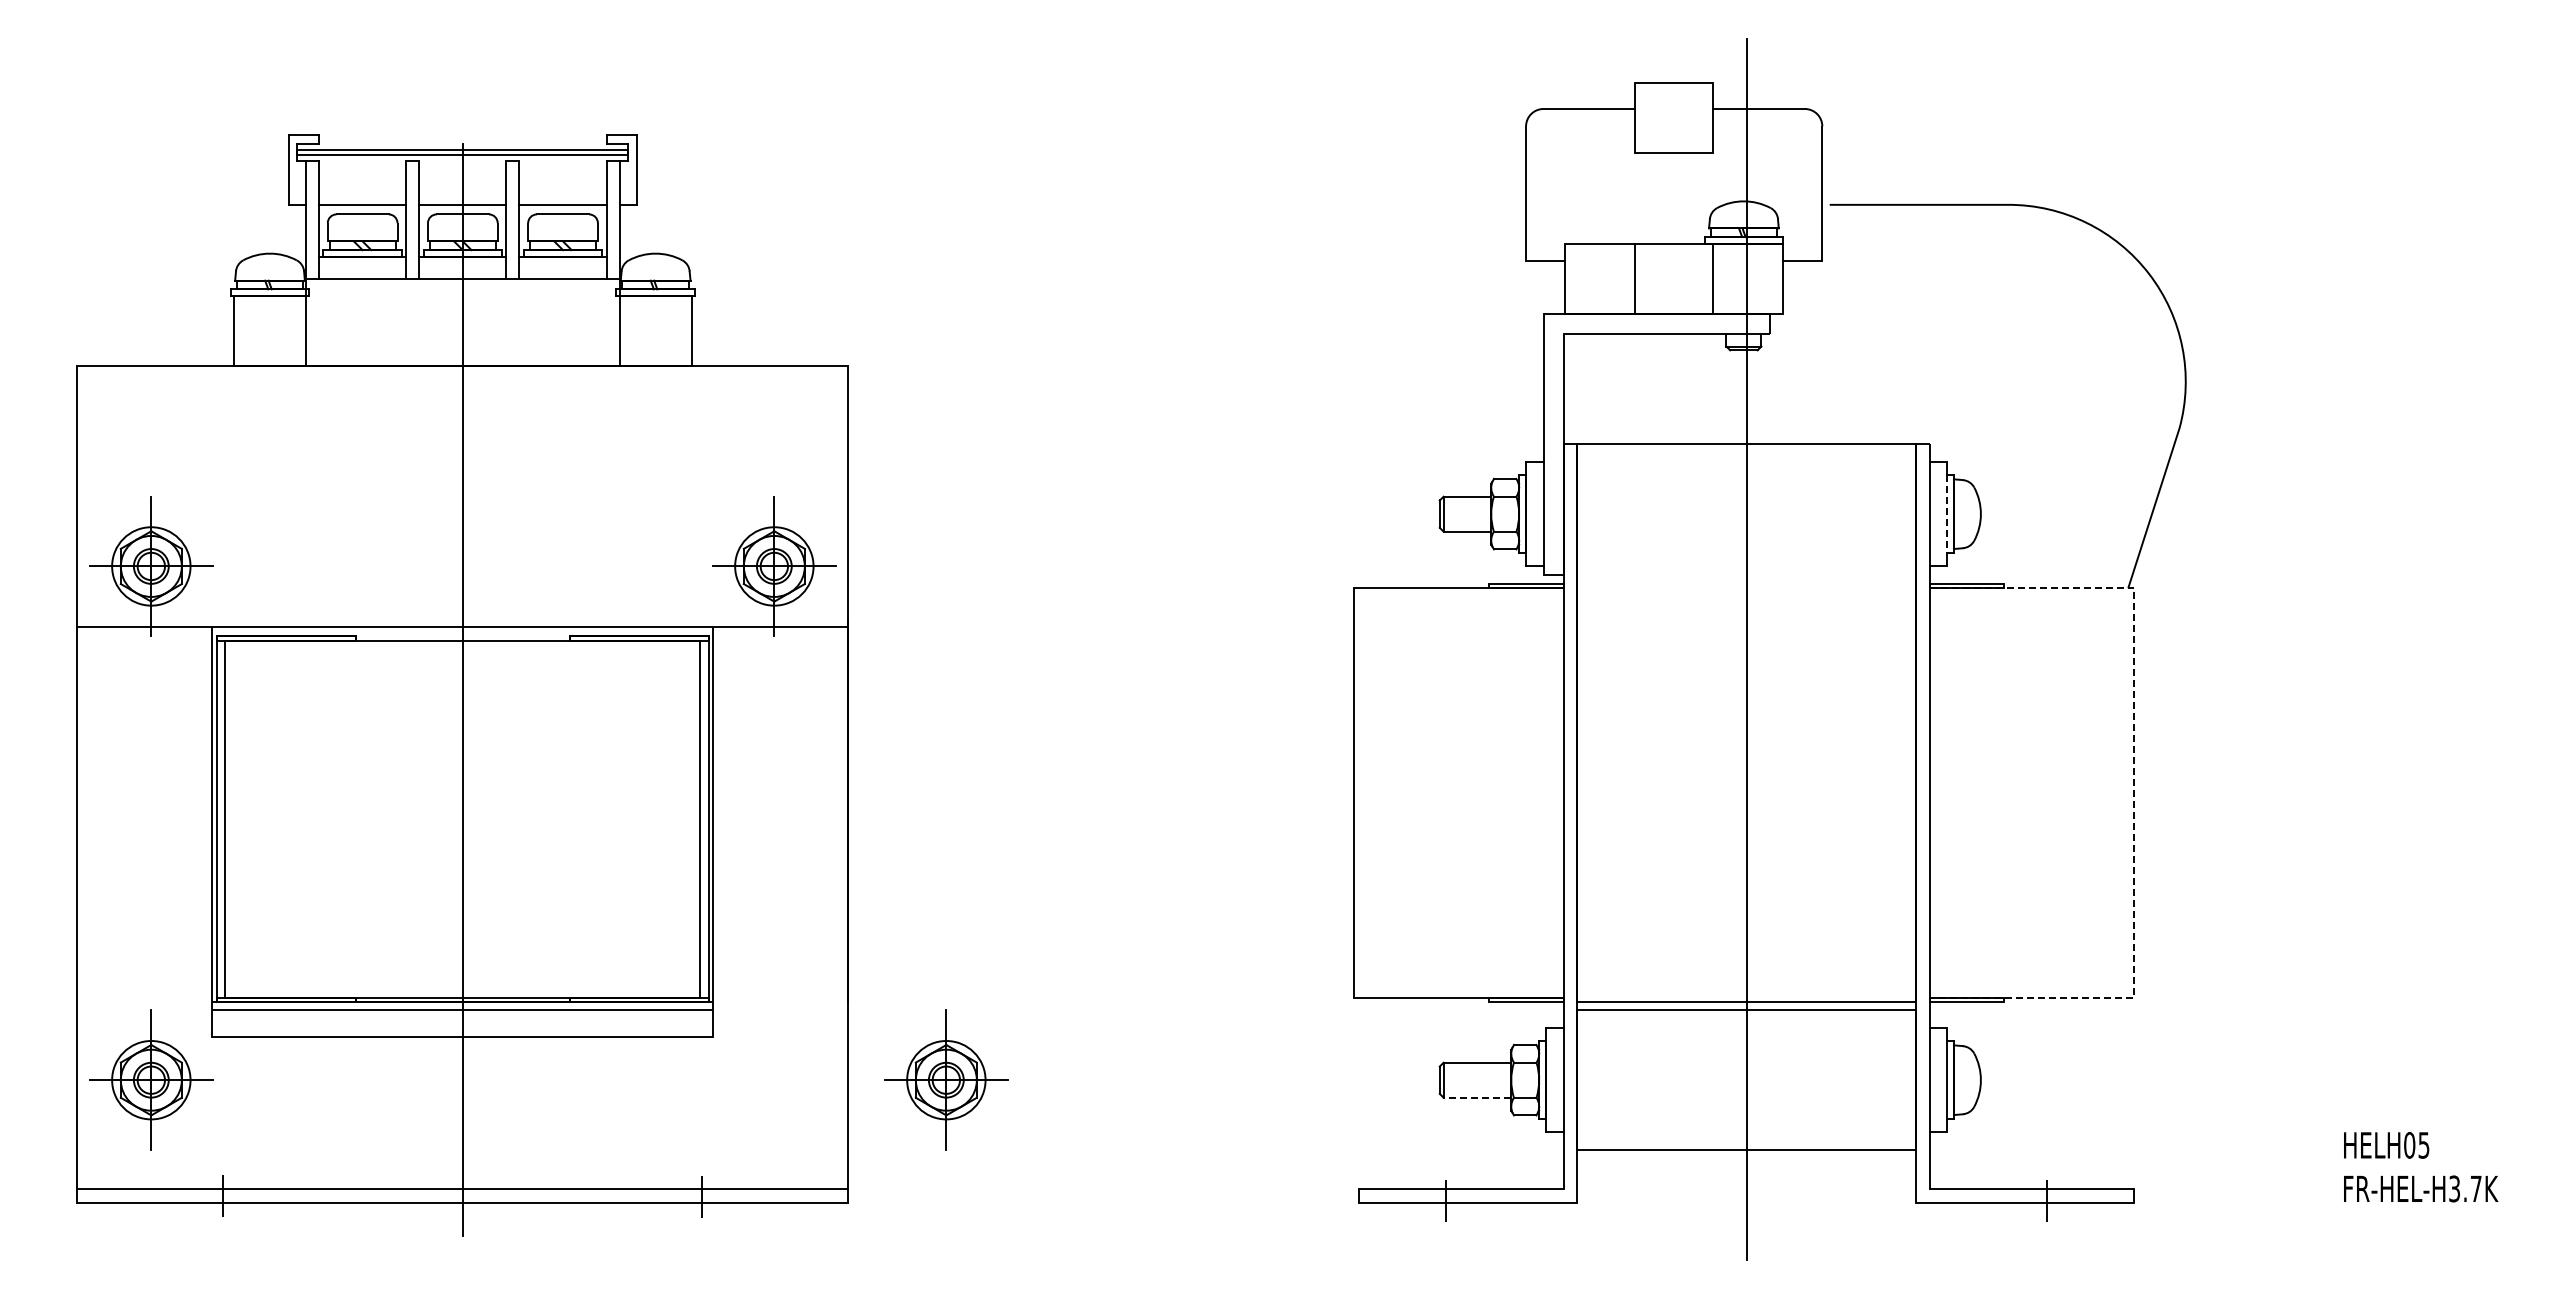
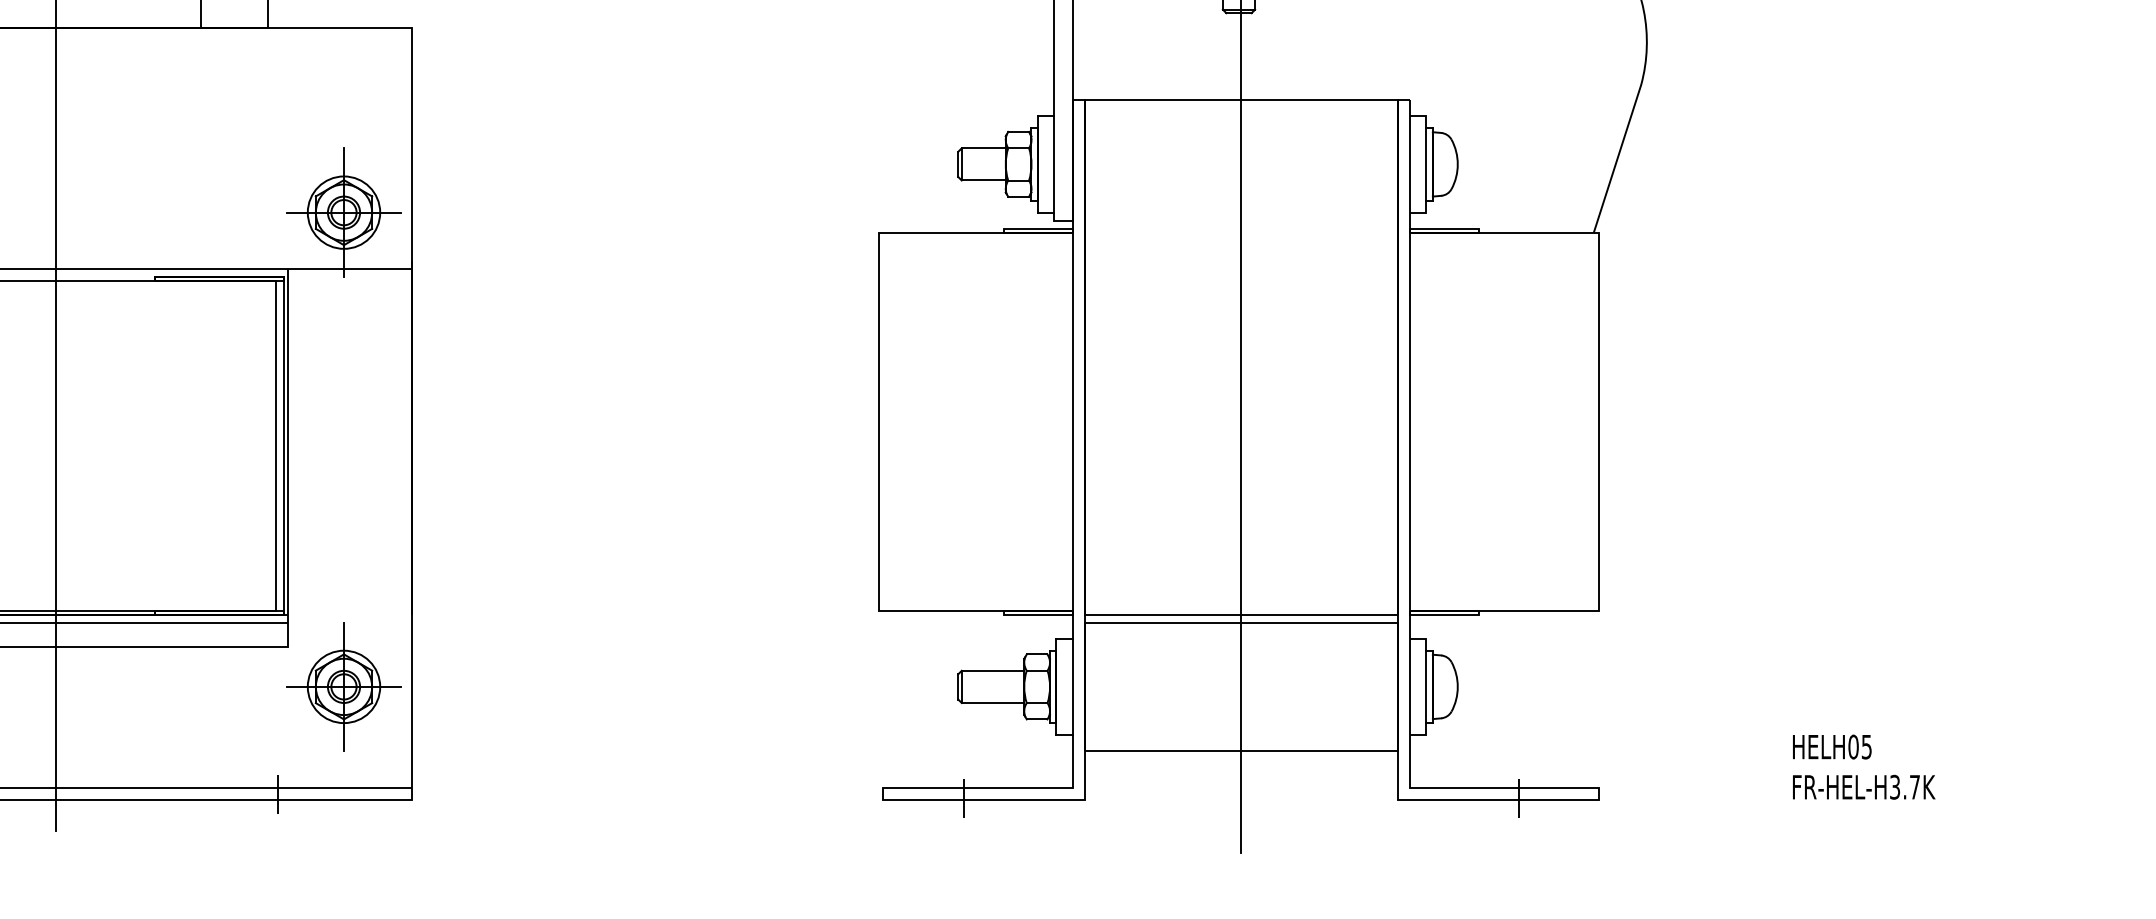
line: (1946, 514) -> (1426, 164), dashed -> solid
line: (2134, 793) -> (1599, 422), dashed -> solid
part: (946, 1079) -> (344, 686), moved
line: (1477, 1097) -> (993, 702), dashed -> solid

